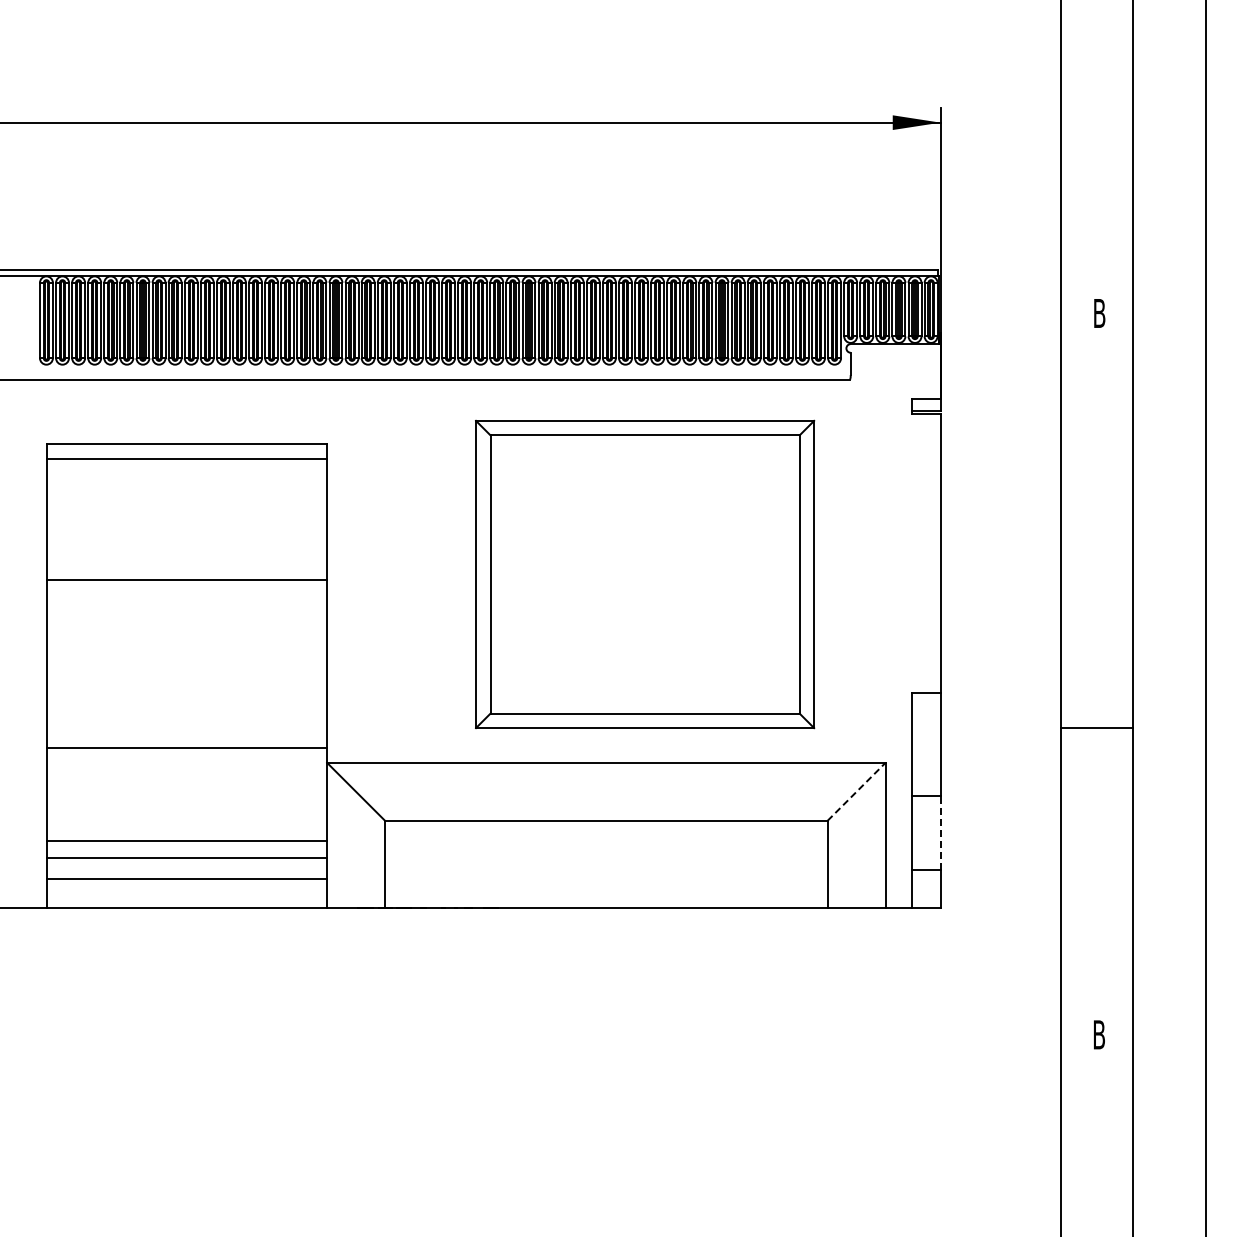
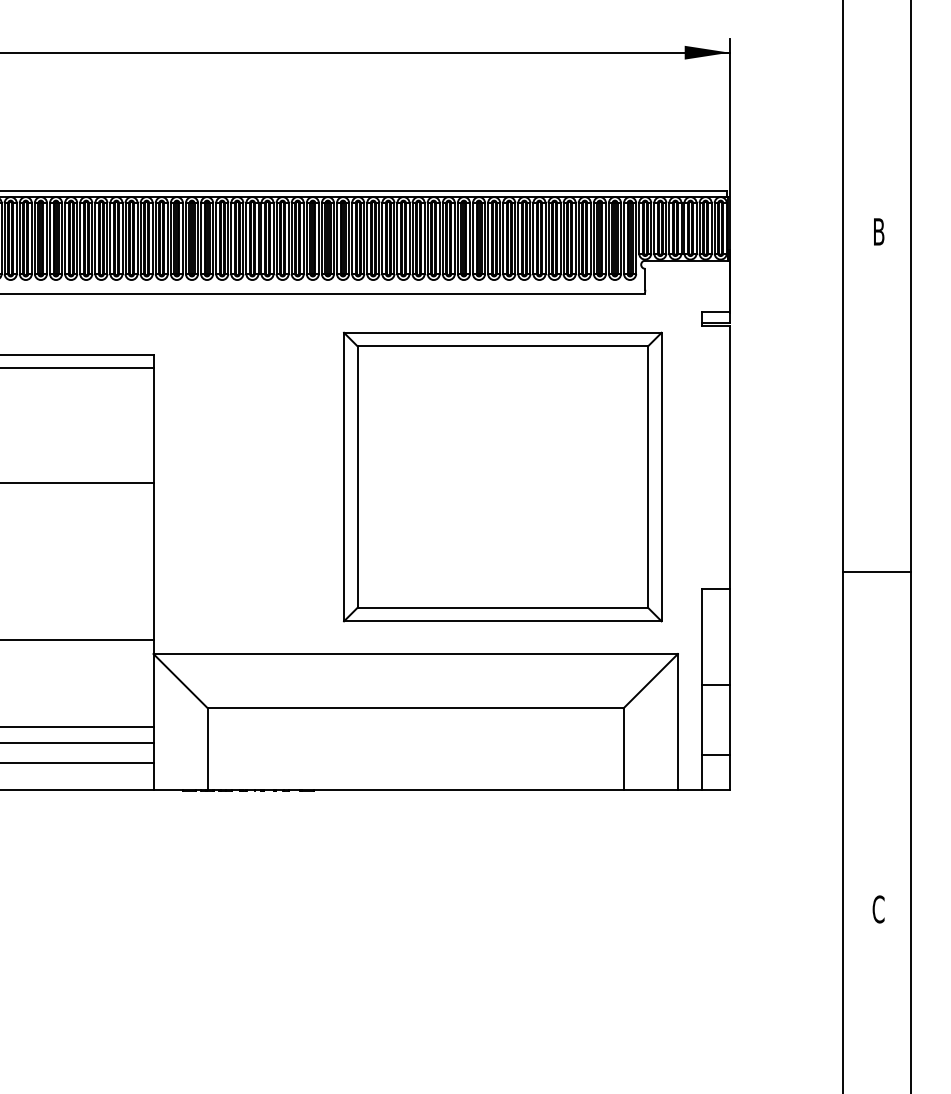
part: (645, 574) -> (503, 477), moved
line: (1096, 727) -> (876, 571), moved
line: (856, 791) -> (650, 680), dashed -> solid
line: (940, 832) -> (729, 719), dashed -> solid
text: (1098, 1034) -> (877, 909), B -> C

